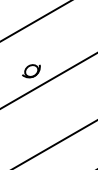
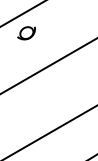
part: (31, 71) -> (26, 33), moved

